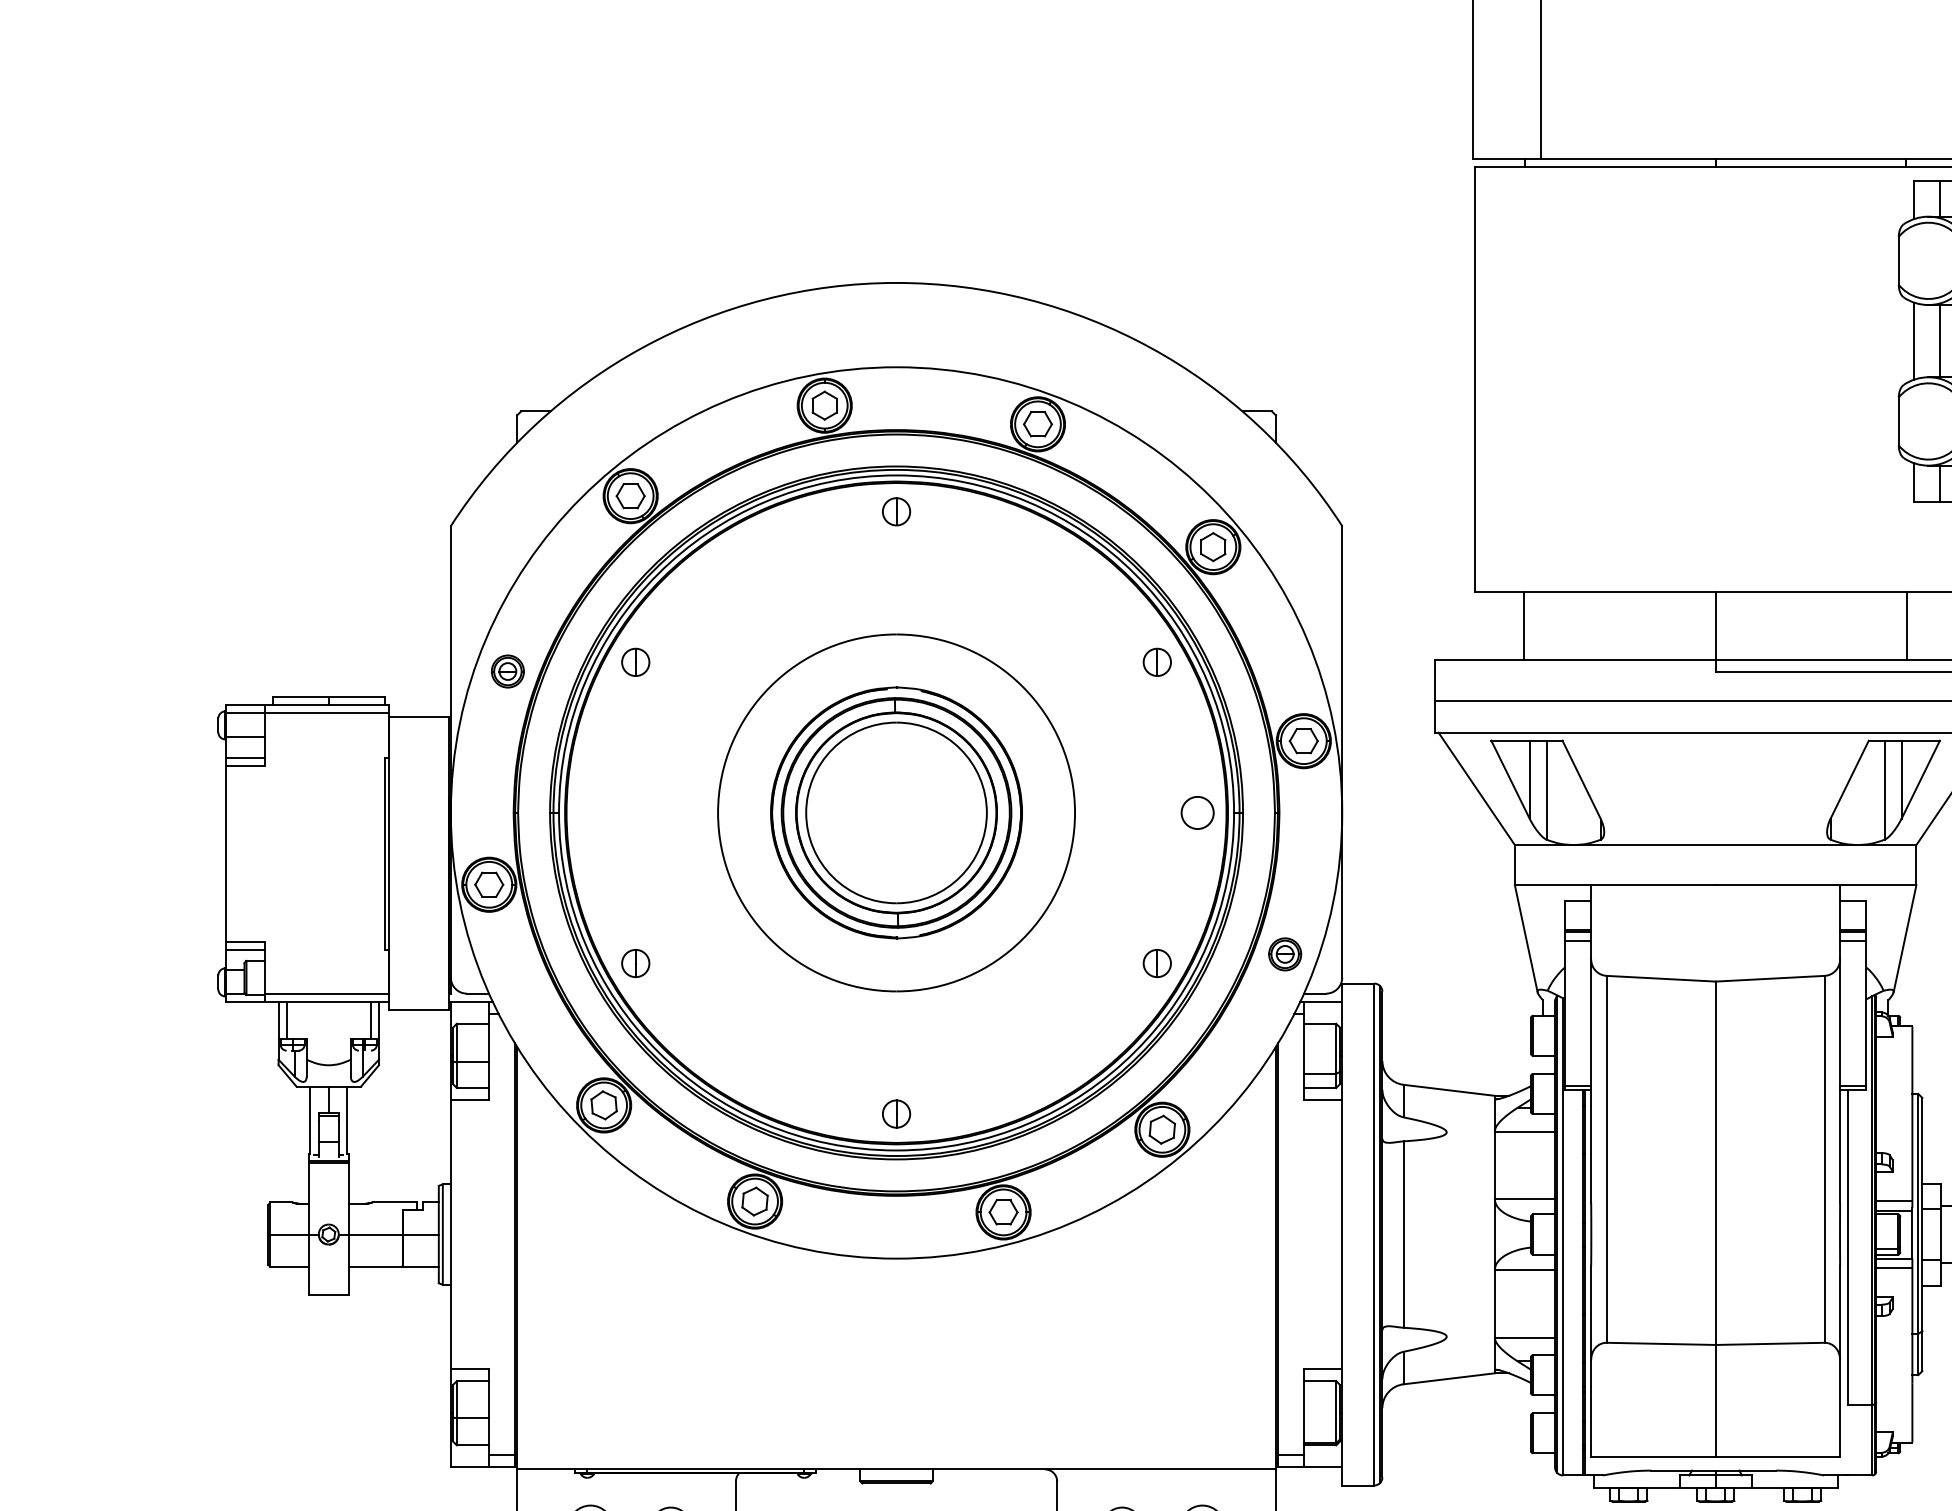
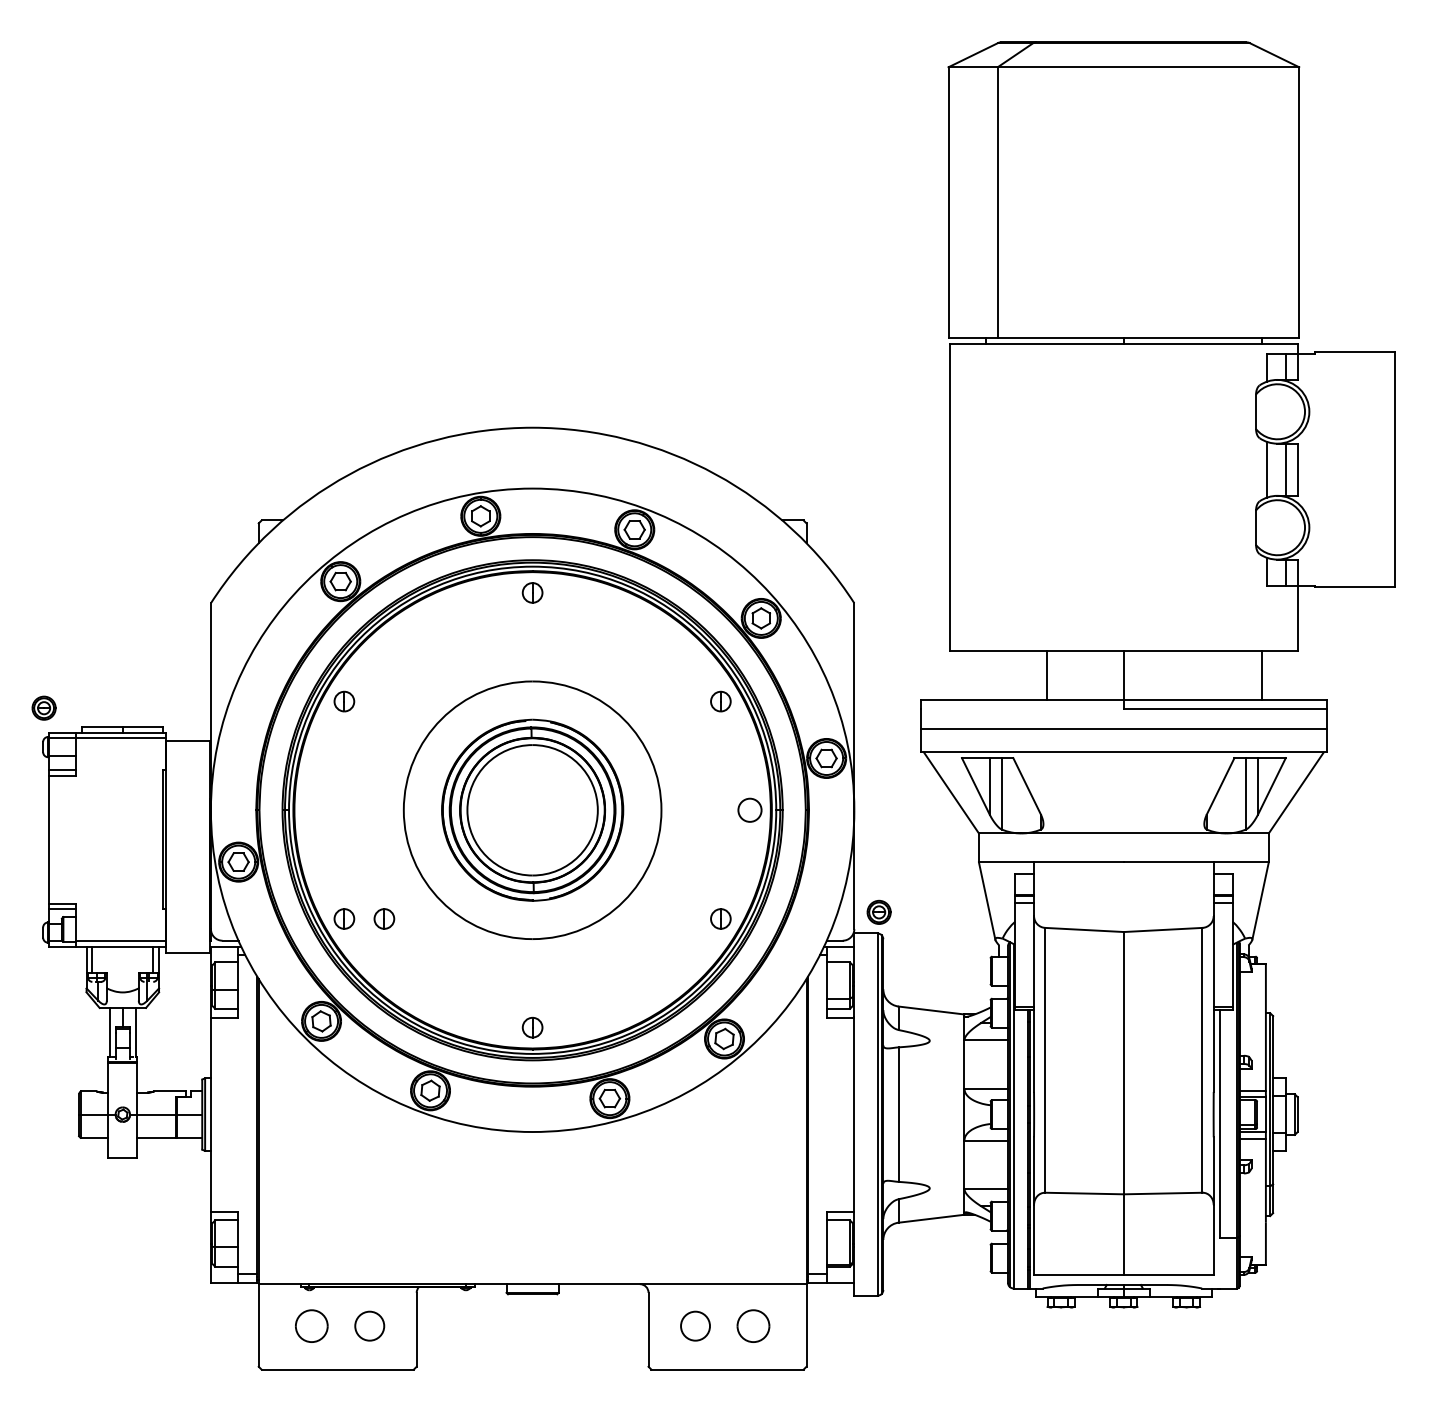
line: (1523, 626) -> (1046, 675), moved
part: (507, 670) -> (43, 707), moved
part: (1284, 953) -> (878, 911), moved
part: (691, 962) -> (384, 918), added

